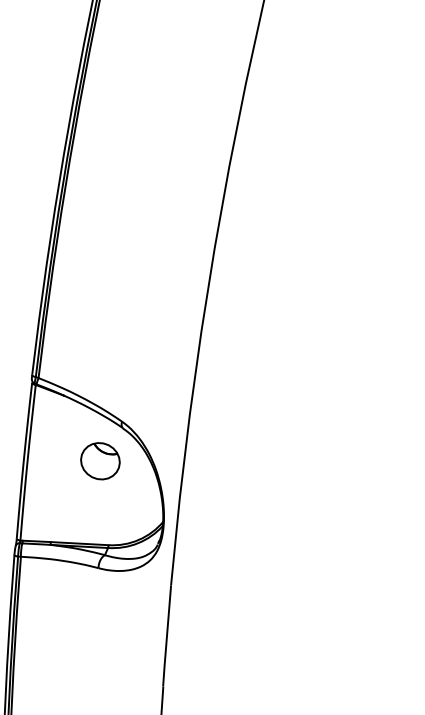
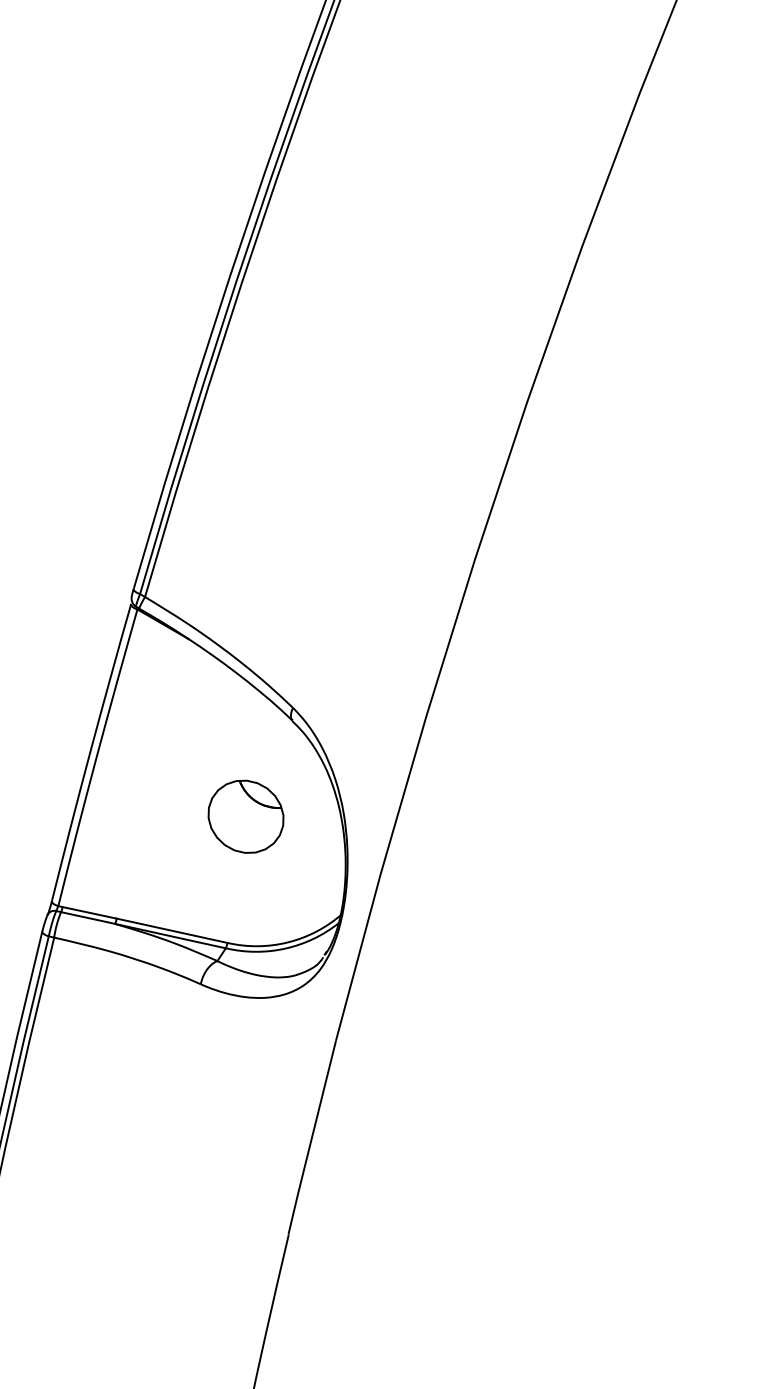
part: (100, 461) -> (246, 817), moved

